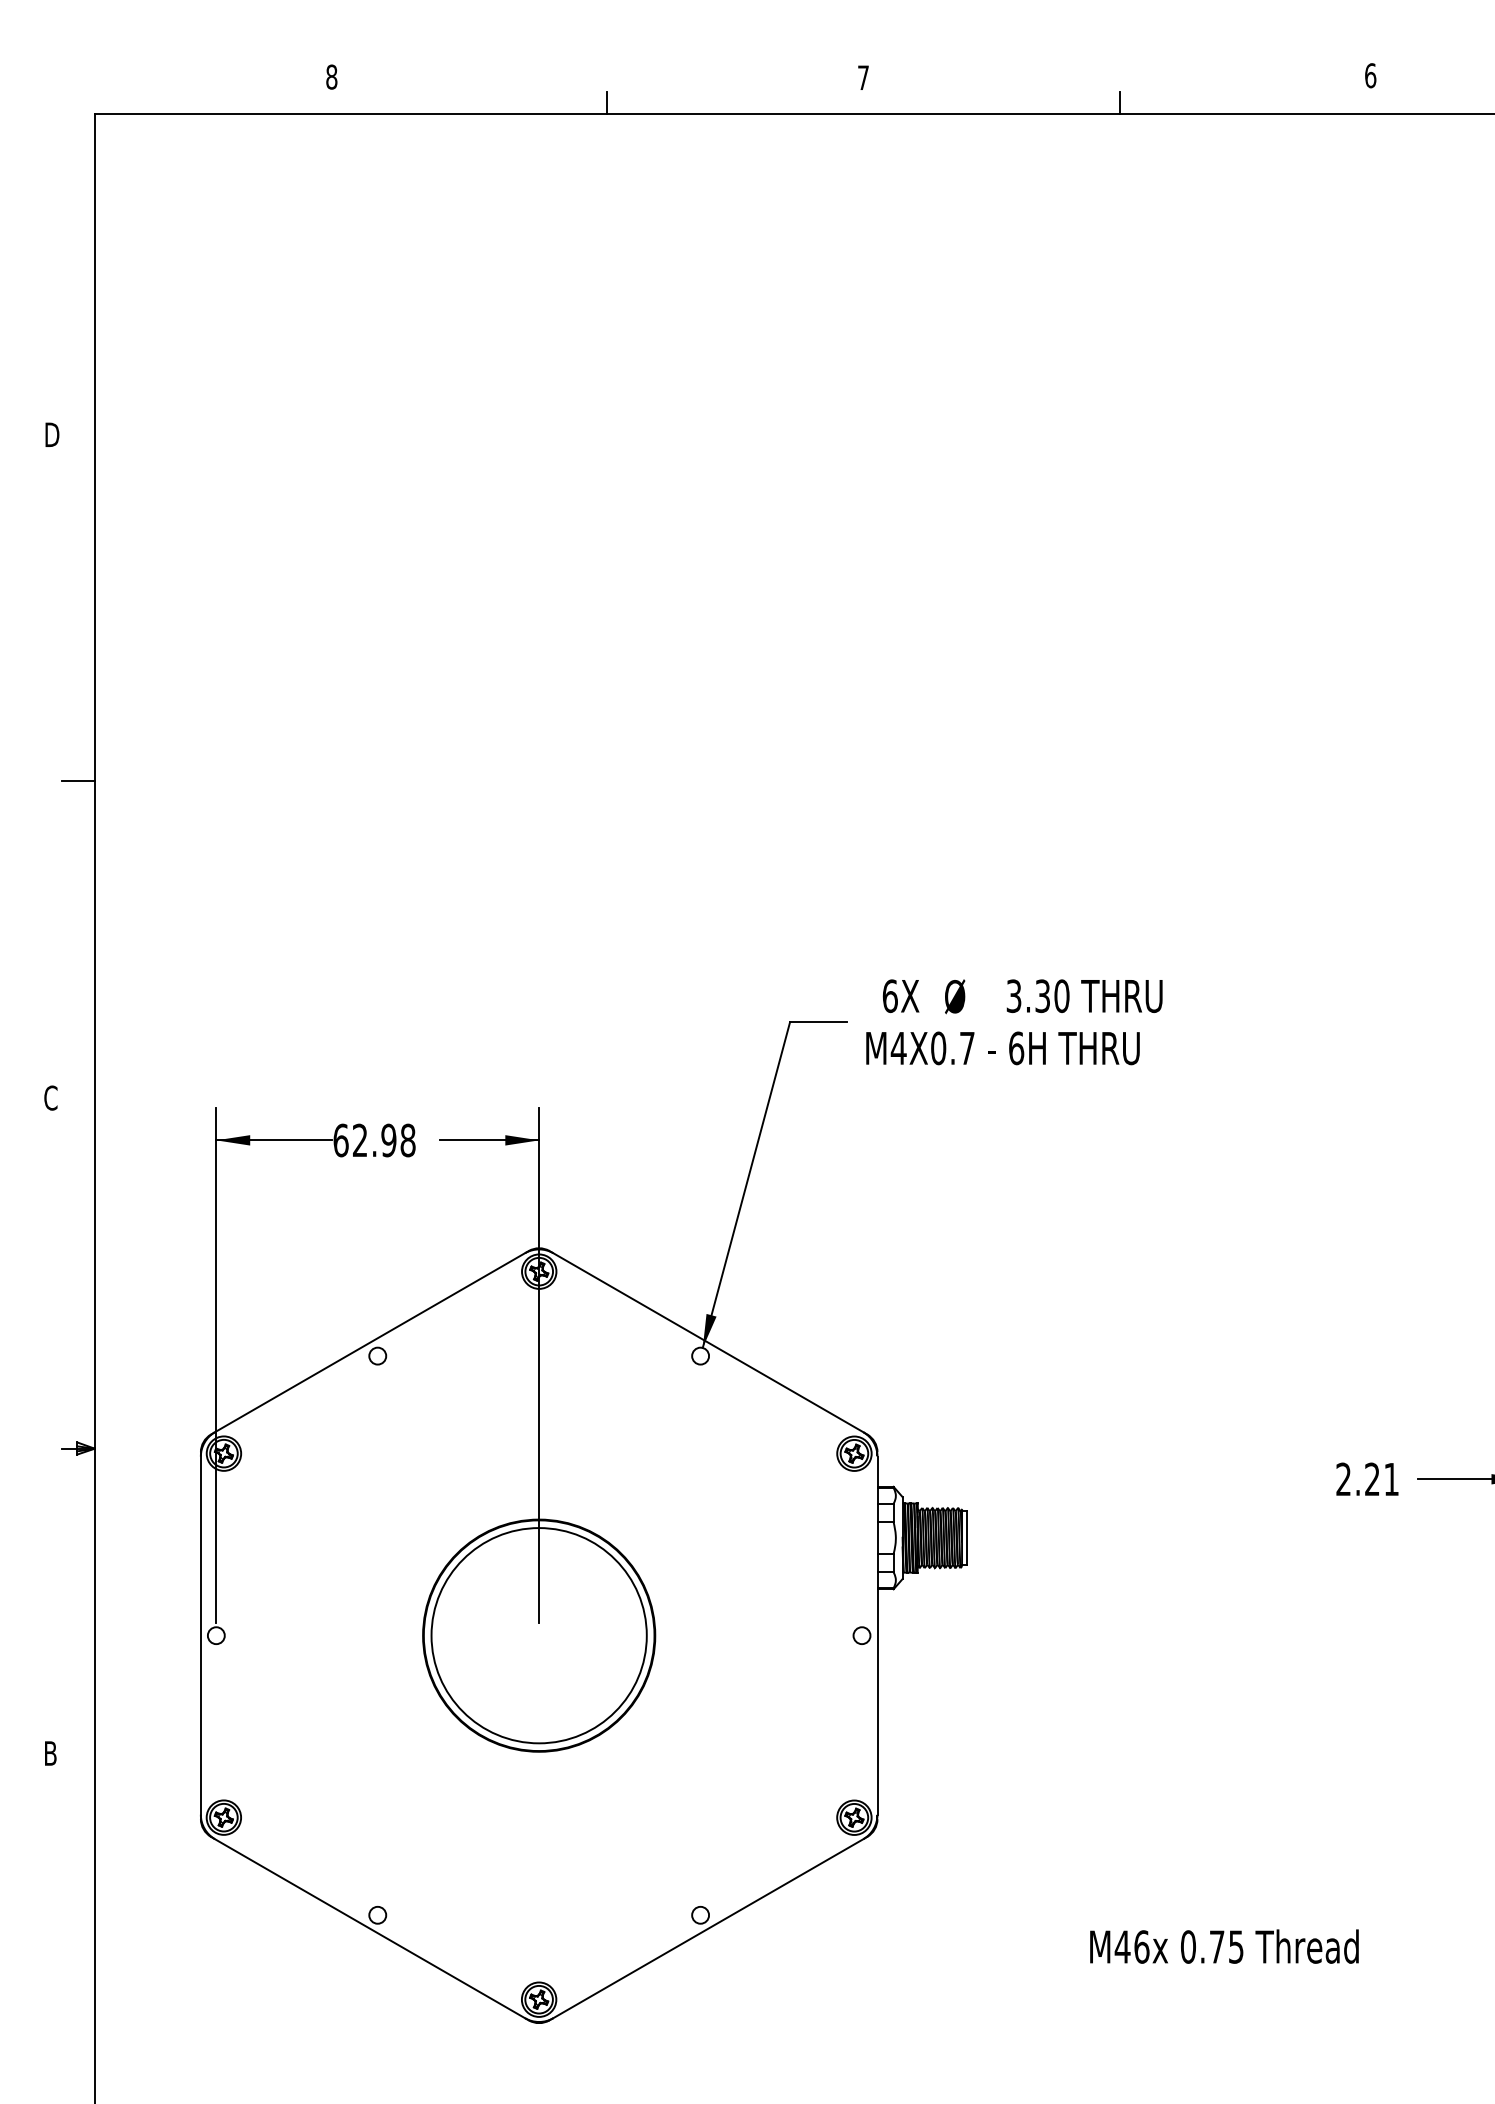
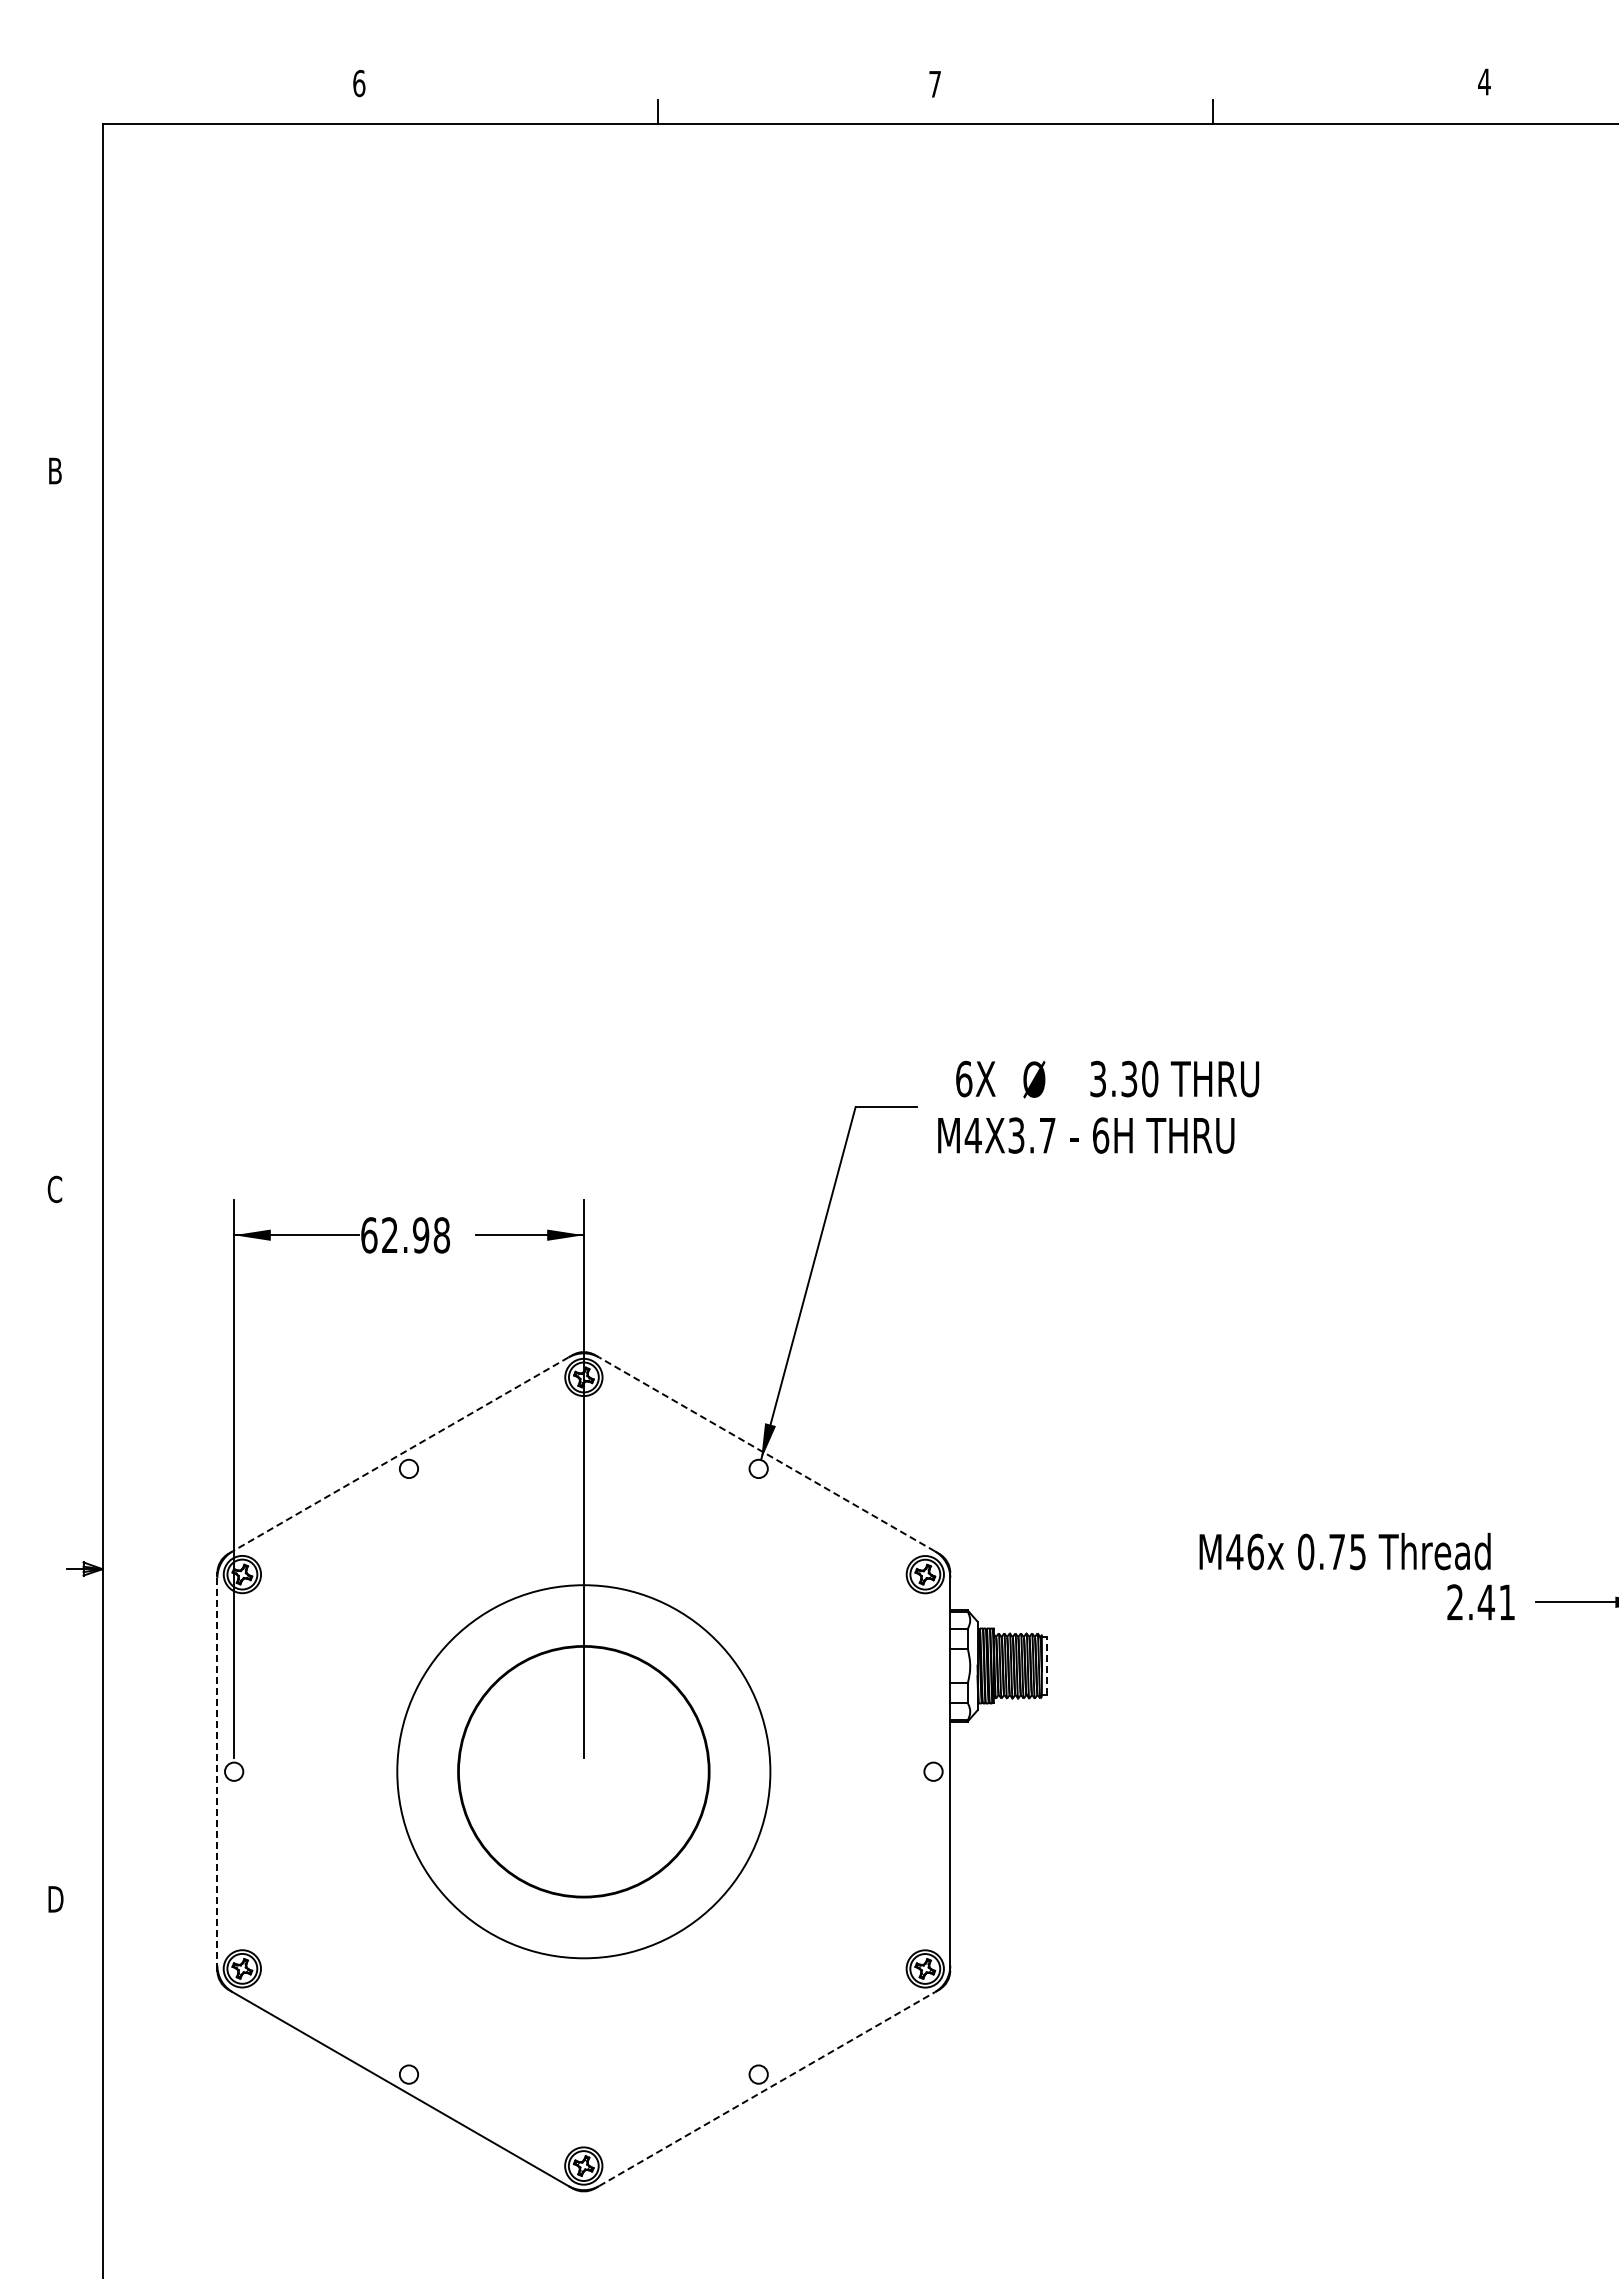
text: (1370, 75) -> (1484, 81), 6 -> 4
text: (332, 76) -> (359, 82), 8 -> 6
text: (53, 435) -> (57, 471), D -> B
line: (78, 781) -> (84, 846), removed
text: (938, 1048) -> (1016, 1135), M4X0.7 -> M4X3.7
line: (369, 1342) -> (400, 1454), solid -> dashed
line: (708, 1342) -> (767, 1454), solid -> dashed
text: (1371, 1479) -> (1485, 1602), 2.21 -> 2.41
line: (967, 1538) -> (1047, 1666), solid -> dashed
line: (200, 1635) -> (217, 1771), solid -> dashed
circle: (538, 1635) -> (583, 1771), size x1.6
text: (53, 1753) -> (57, 1899), B -> D
line: (708, 1929) -> (767, 2089), solid -> dashed
text: (1223, 1946) -> (1344, 1551), moved

